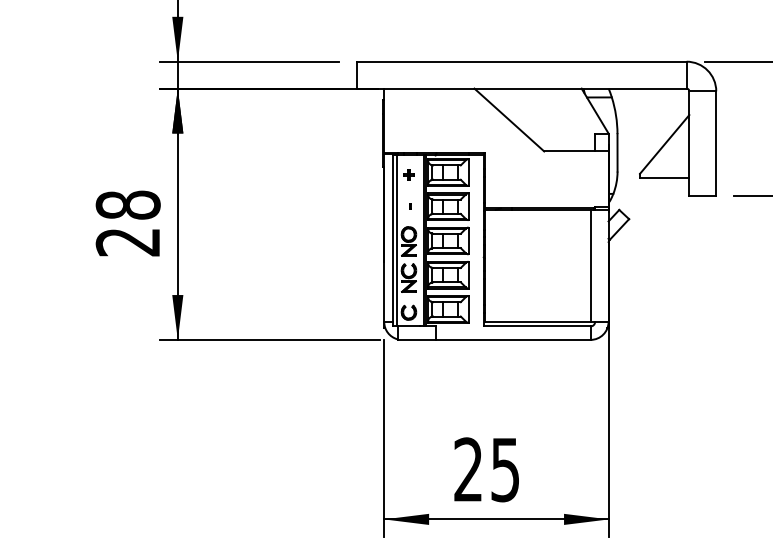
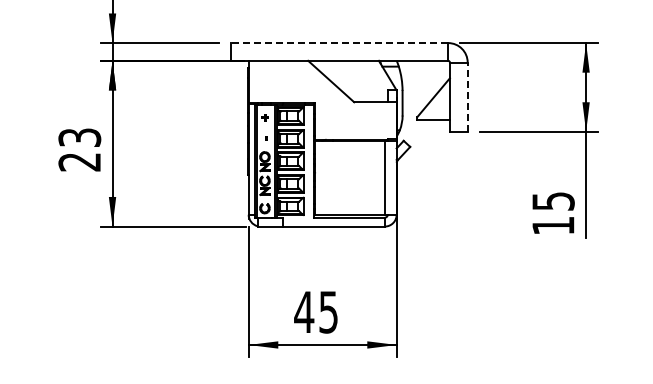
line: (521, 62) -> (339, 43), solid -> dashed
line: (715, 144) -> (467, 97), solid -> dashed
text: (127, 204) -> (79, 137), 28 -> 23
text: (468, 468) -> (304, 311), 25 -> 45

